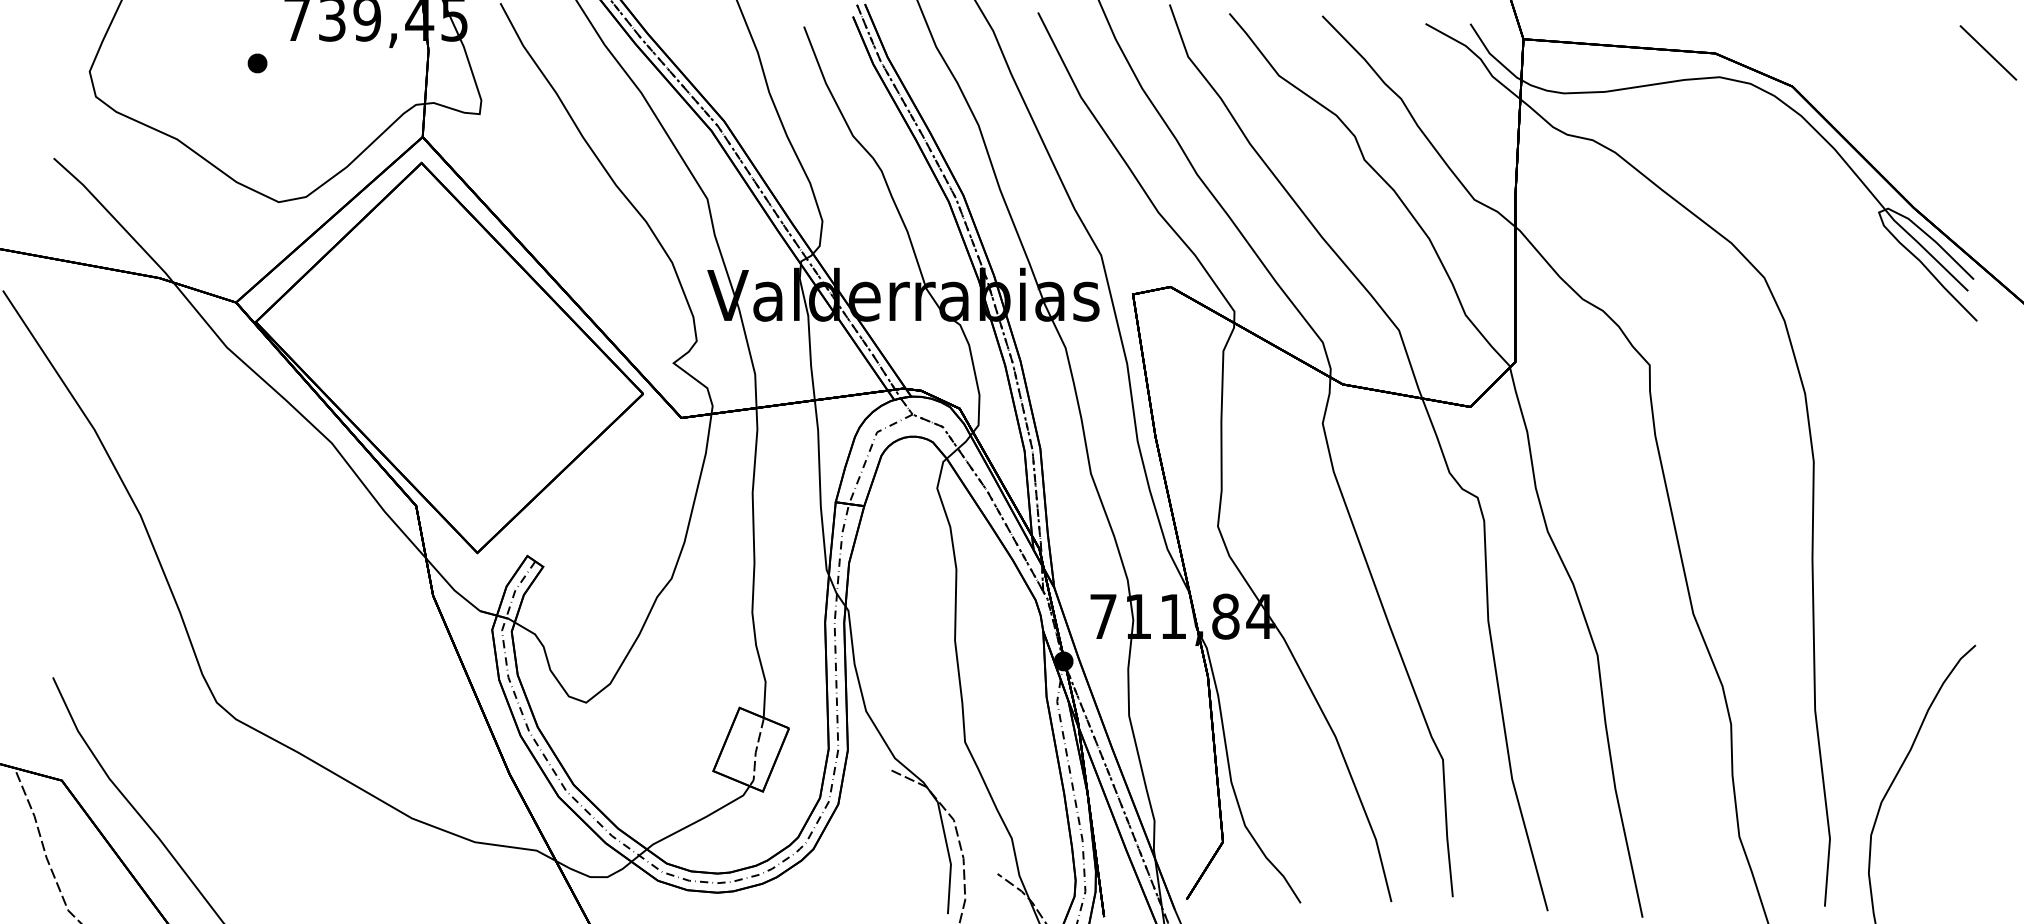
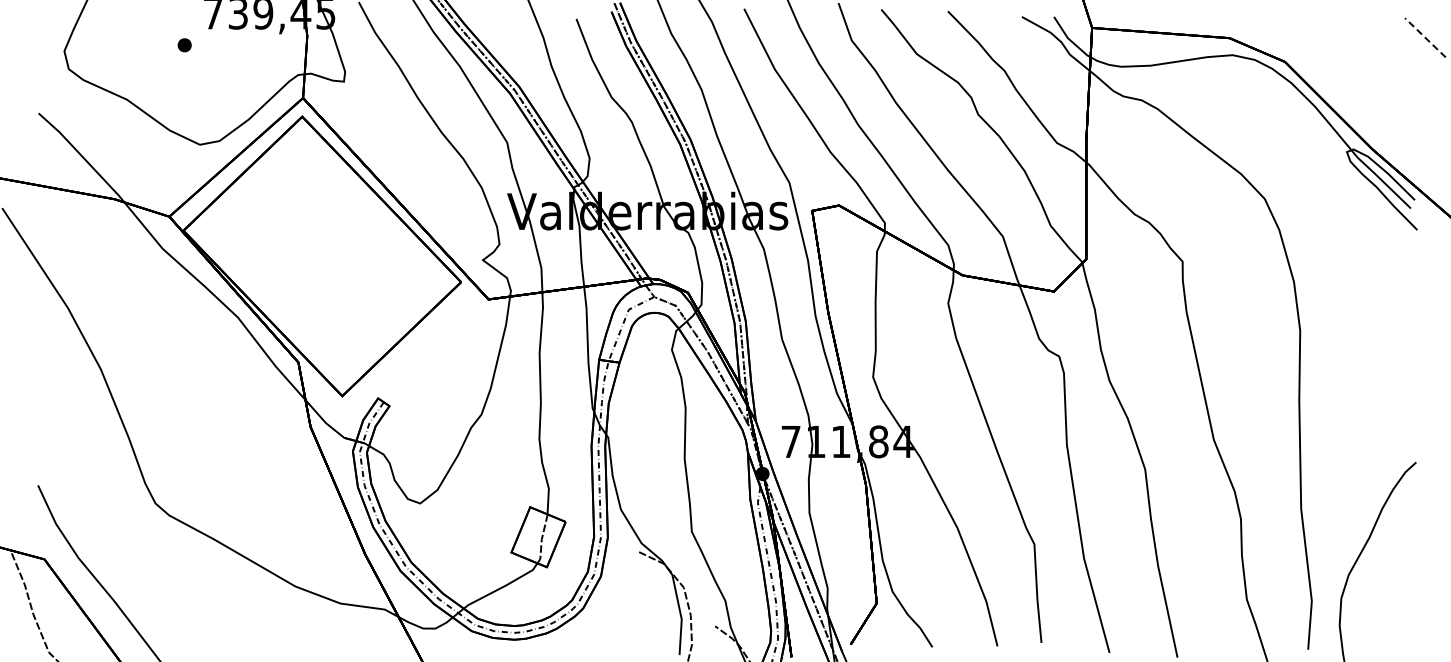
line: (1988, 52) -> (1425, 37), solid -> dashed

